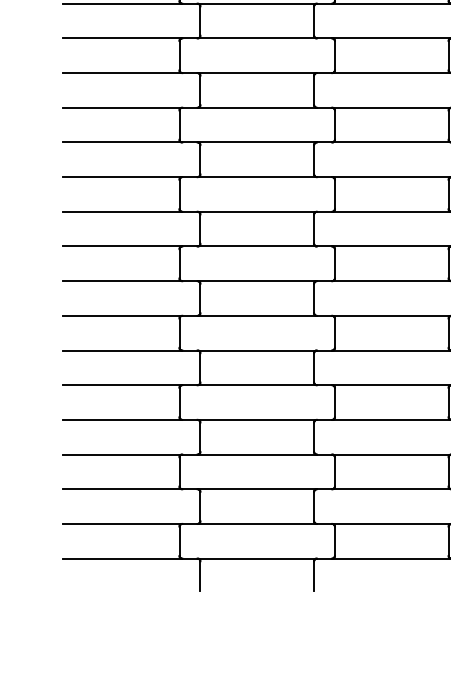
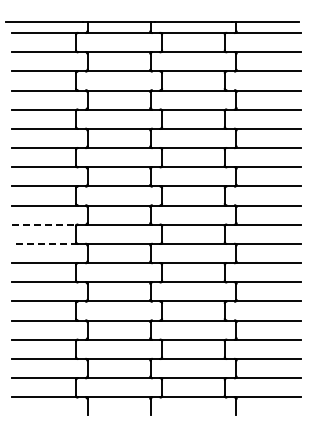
line: (122, 246) -> (44, 224), solid -> dashed
line: (122, 280) -> (44, 243), solid -> dashed

